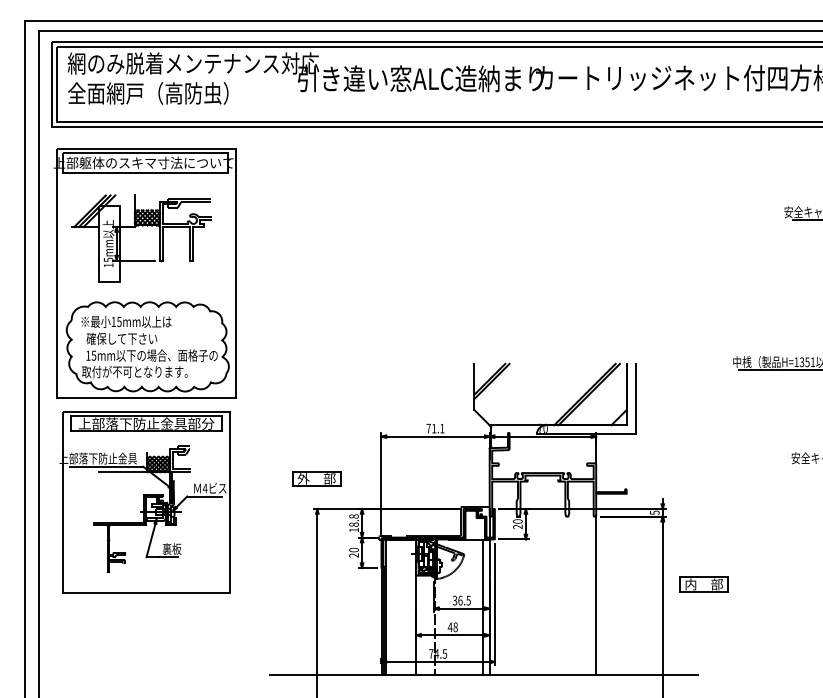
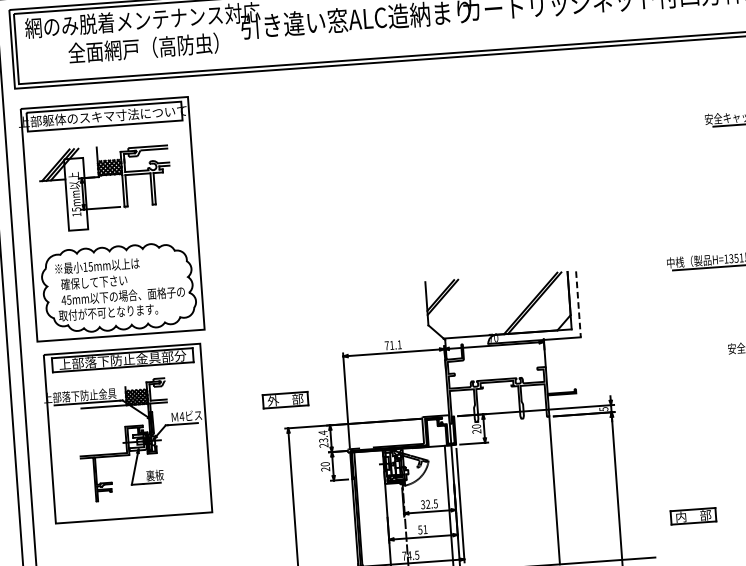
text: (148, 93) -> (143, 48), moved
text: (87, 355) -> (63, 300), 15mm -> 45mm
line: (635, 399) -> (578, 304), solid -> dashed
text: (353, 523) -> (322, 439), 18.8 -> 23.4
part: (703, 584) -> (692, 516), moved
text: (460, 600) -> (428, 504), 36.5 -> 32.5
text: (452, 627) -> (422, 530), 48 -> 51

